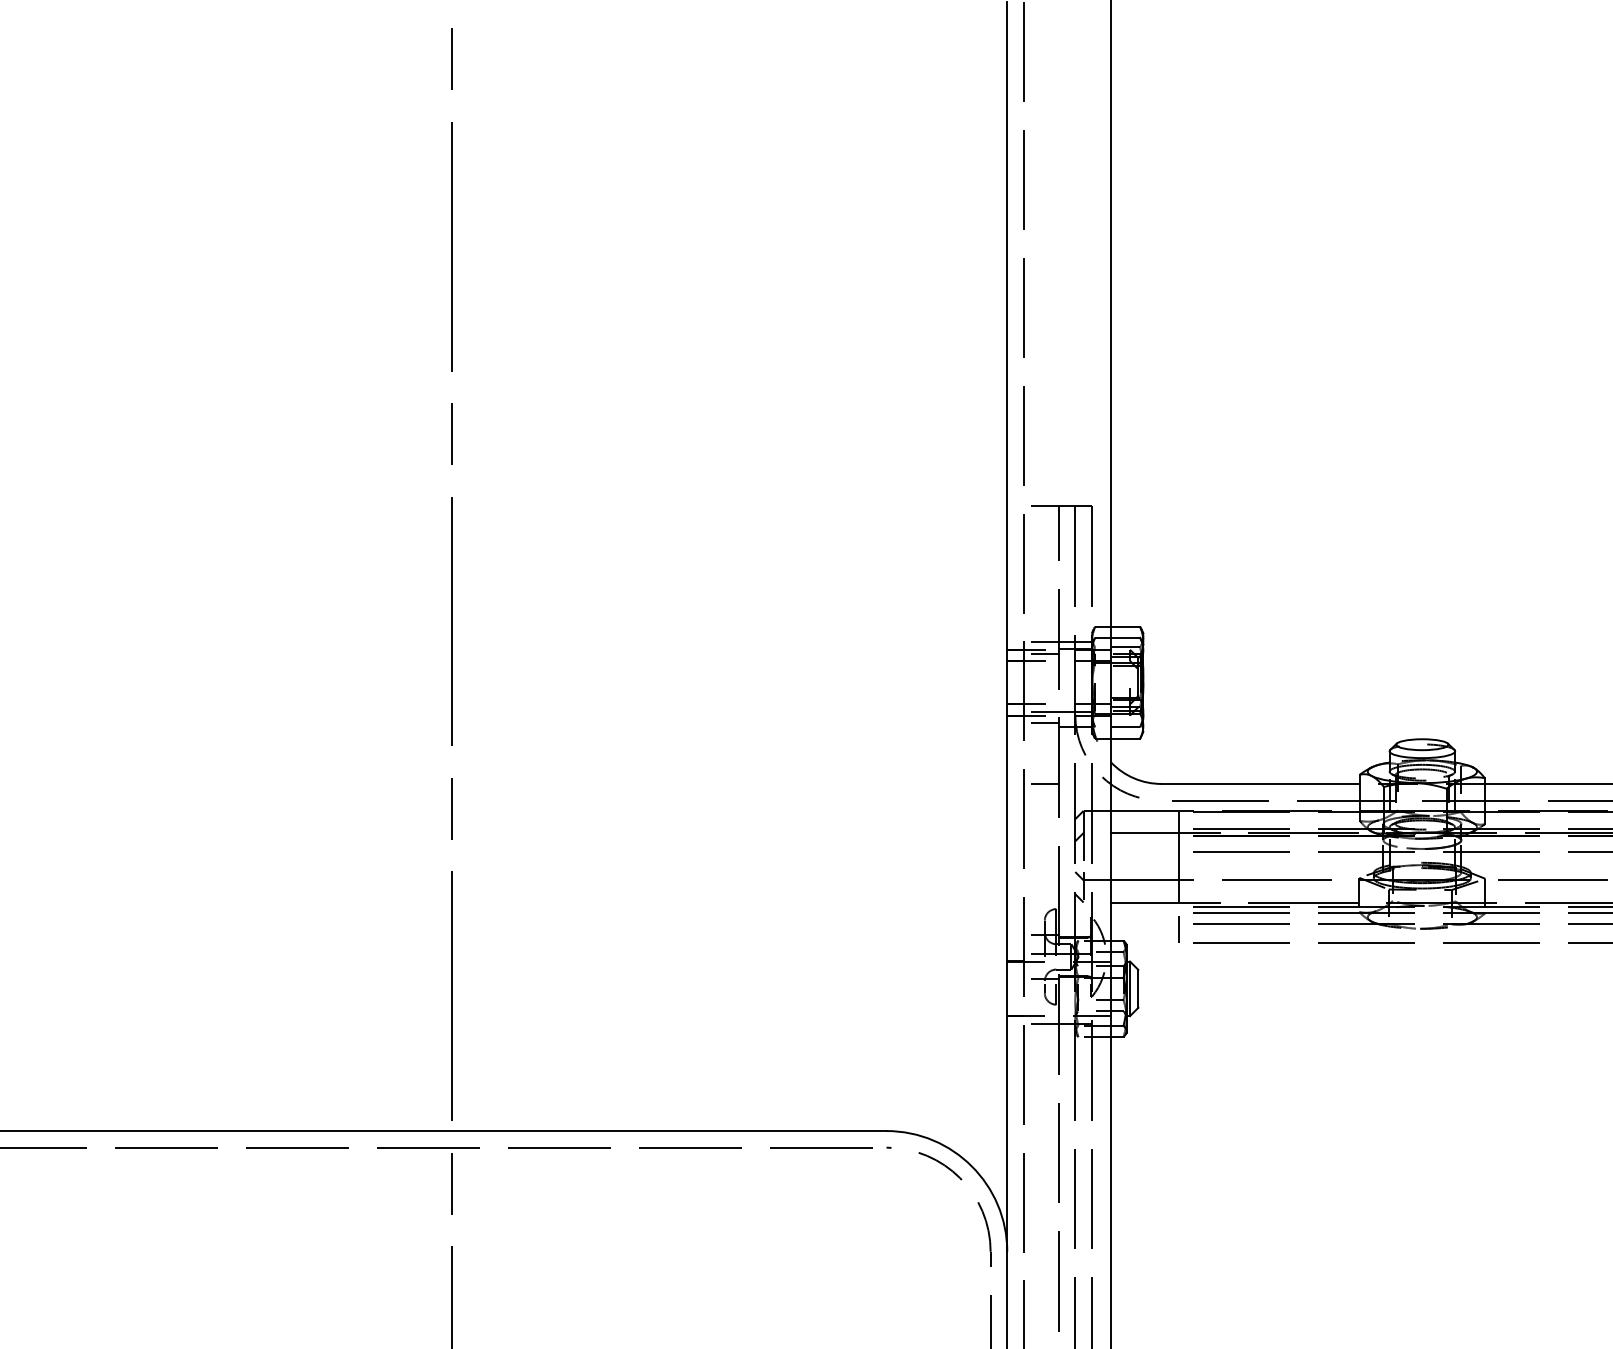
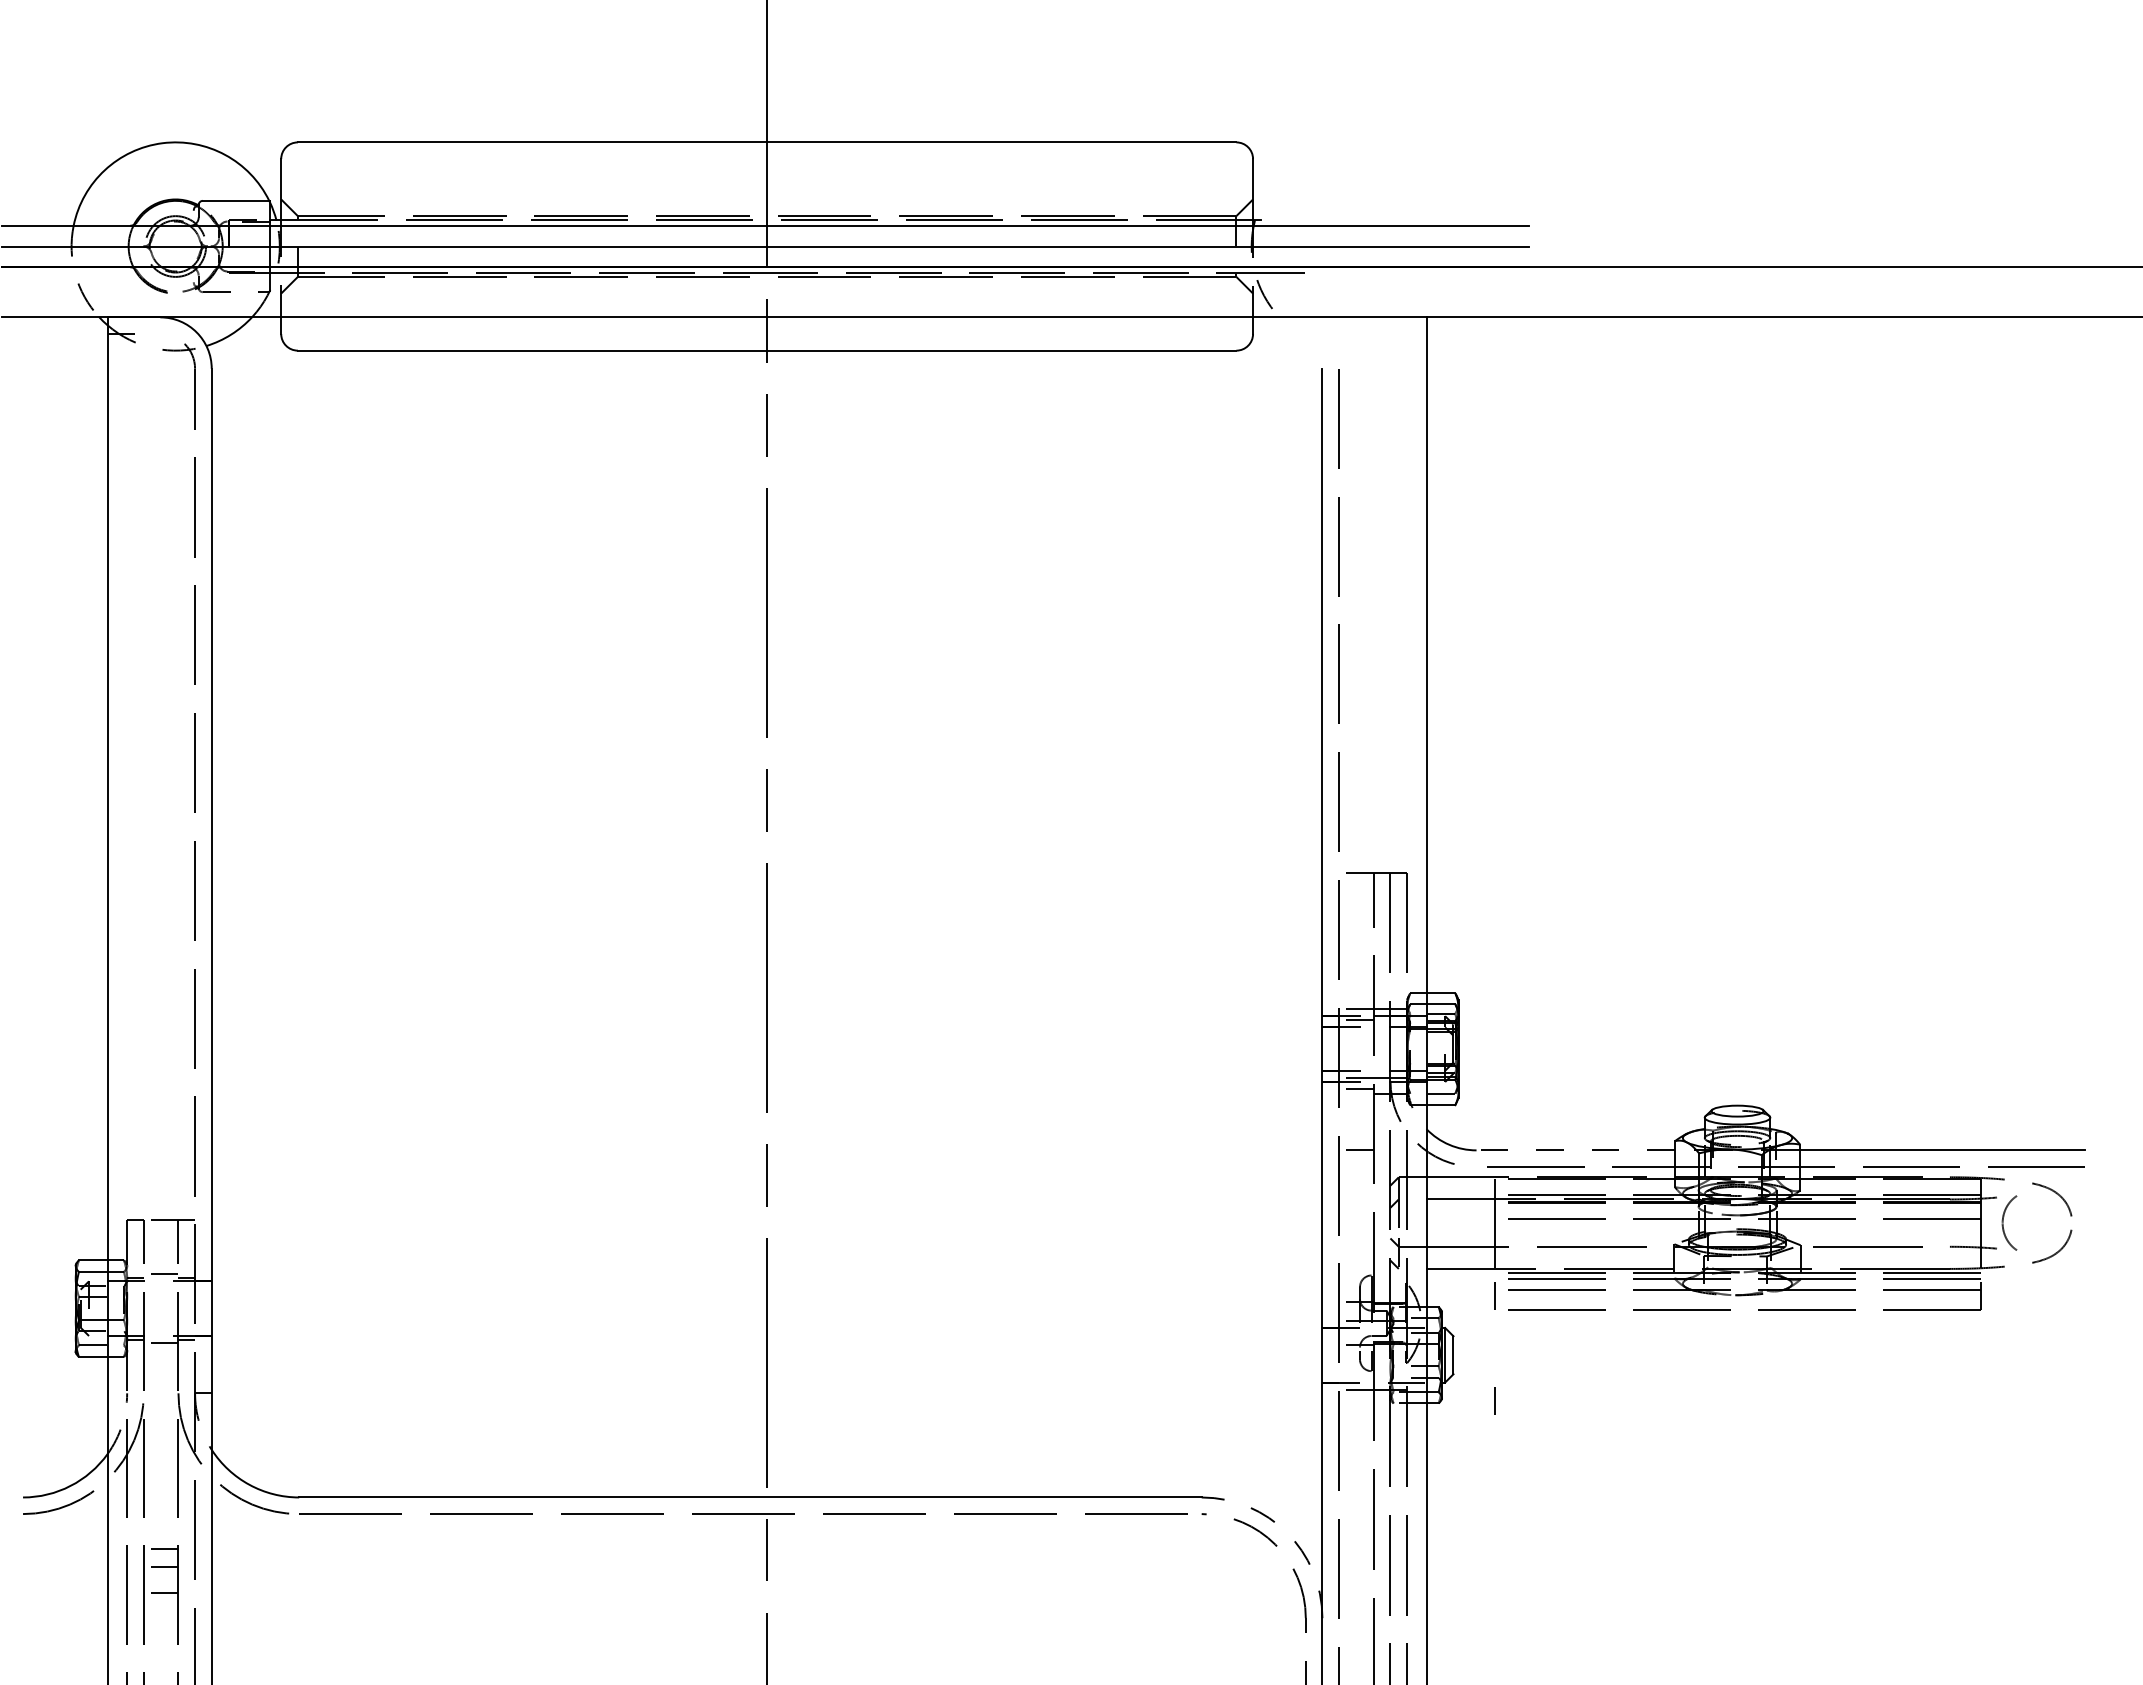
line: (1260, 784) -> (1575, 1150), solid -> dashed
line: (1179, 1034) -> (1494, 1400), added
arc: (972, 1166) -> (1287, 1532), solid -> dashed

